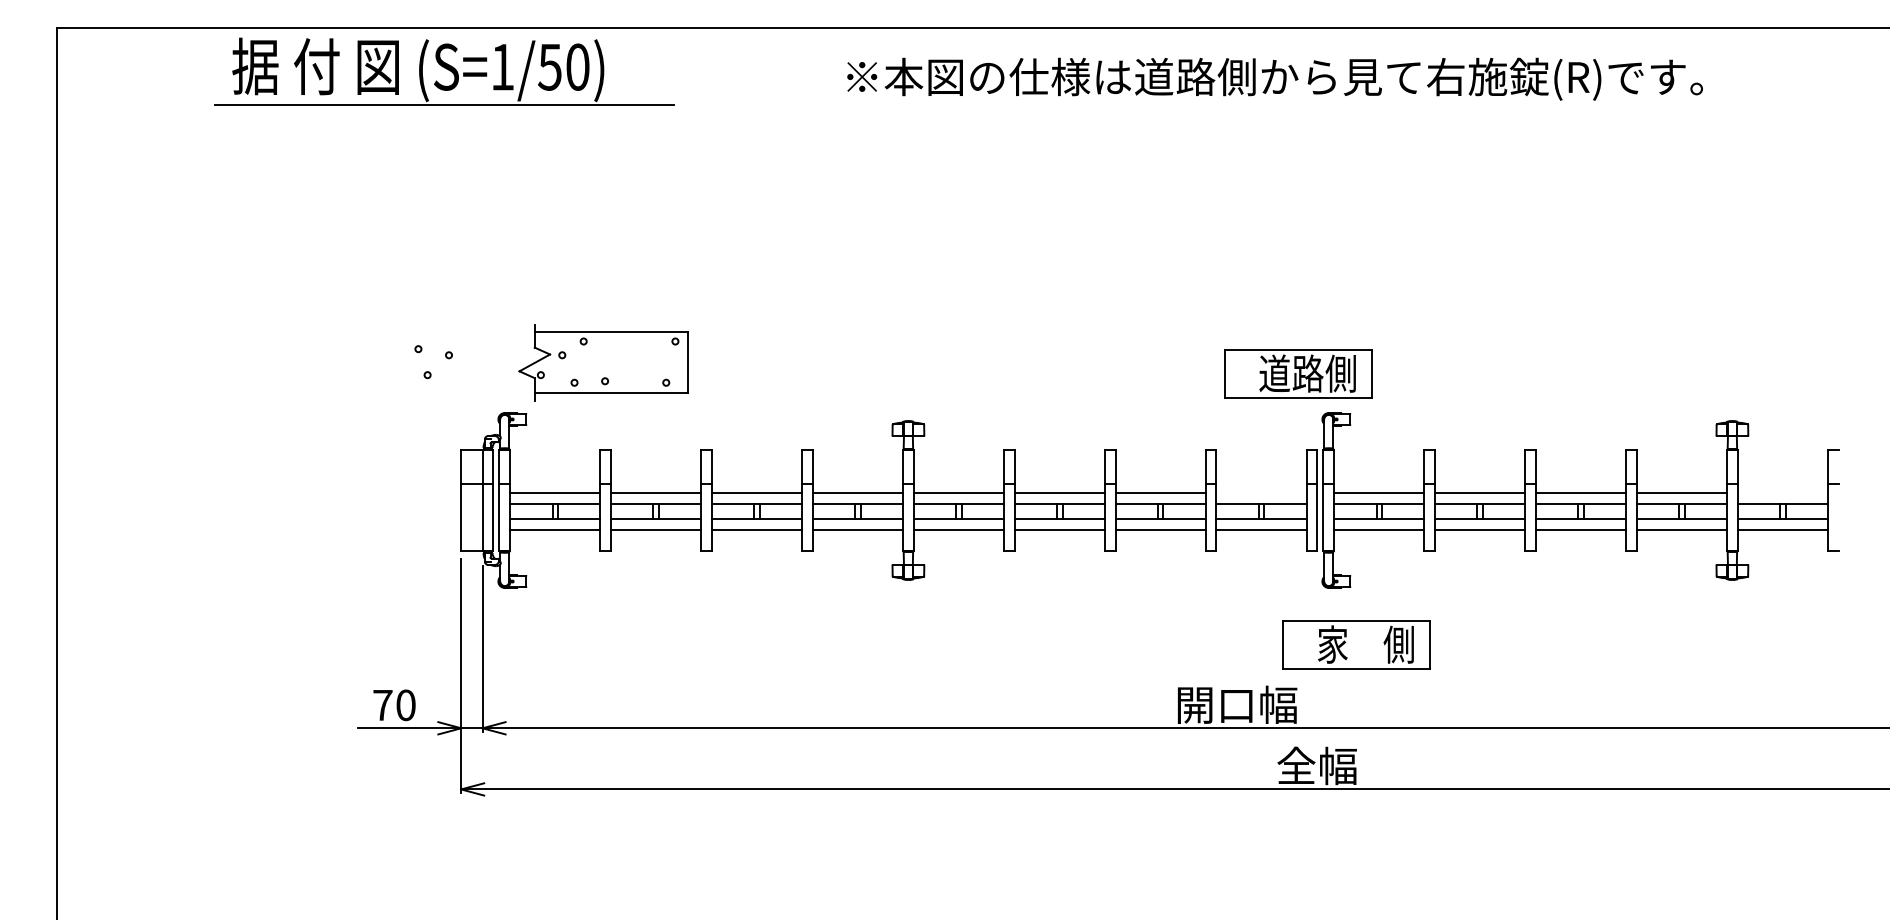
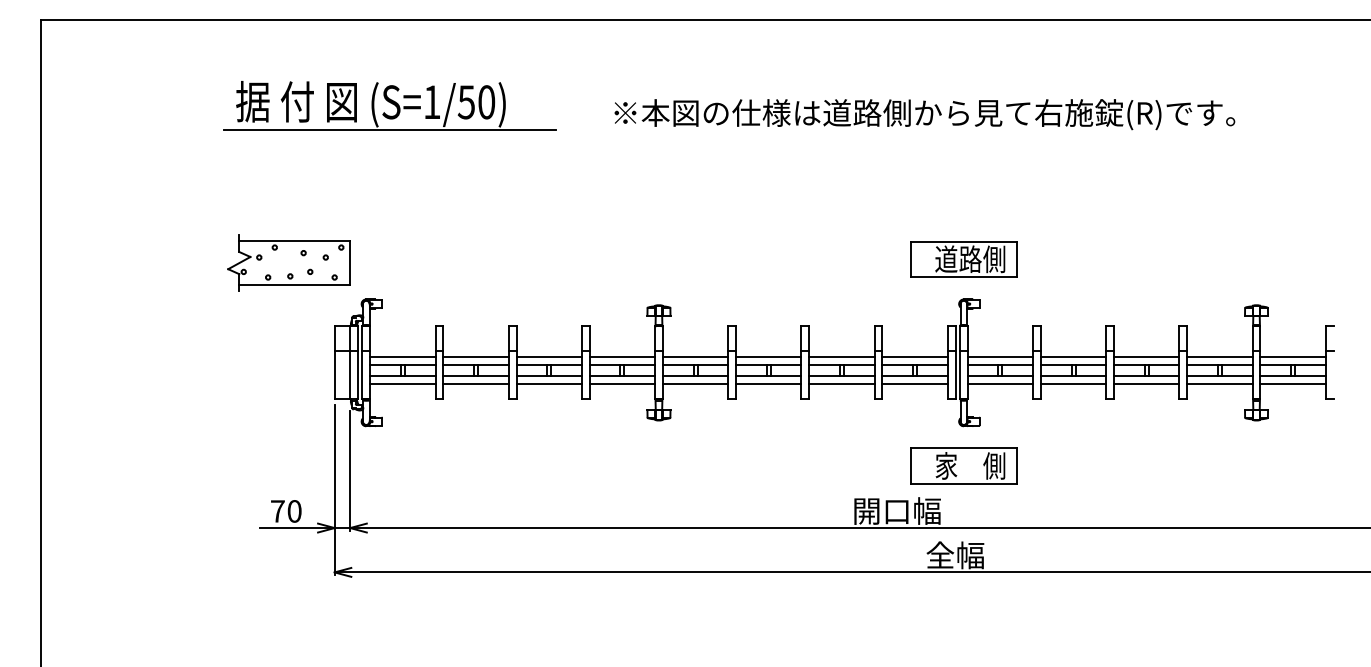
part: (444, 71) -> (389, 105), moved
text: (1274, 78) -> (924, 114), moved
part: (603, 362) -> (289, 262), moved
part: (1298, 373) -> (963, 259), moved
line: (1261, 492) -> (915, 357), added
line: (1782, 492) -> (1292, 357), added
part: (1356, 644) -> (963, 465), moved

